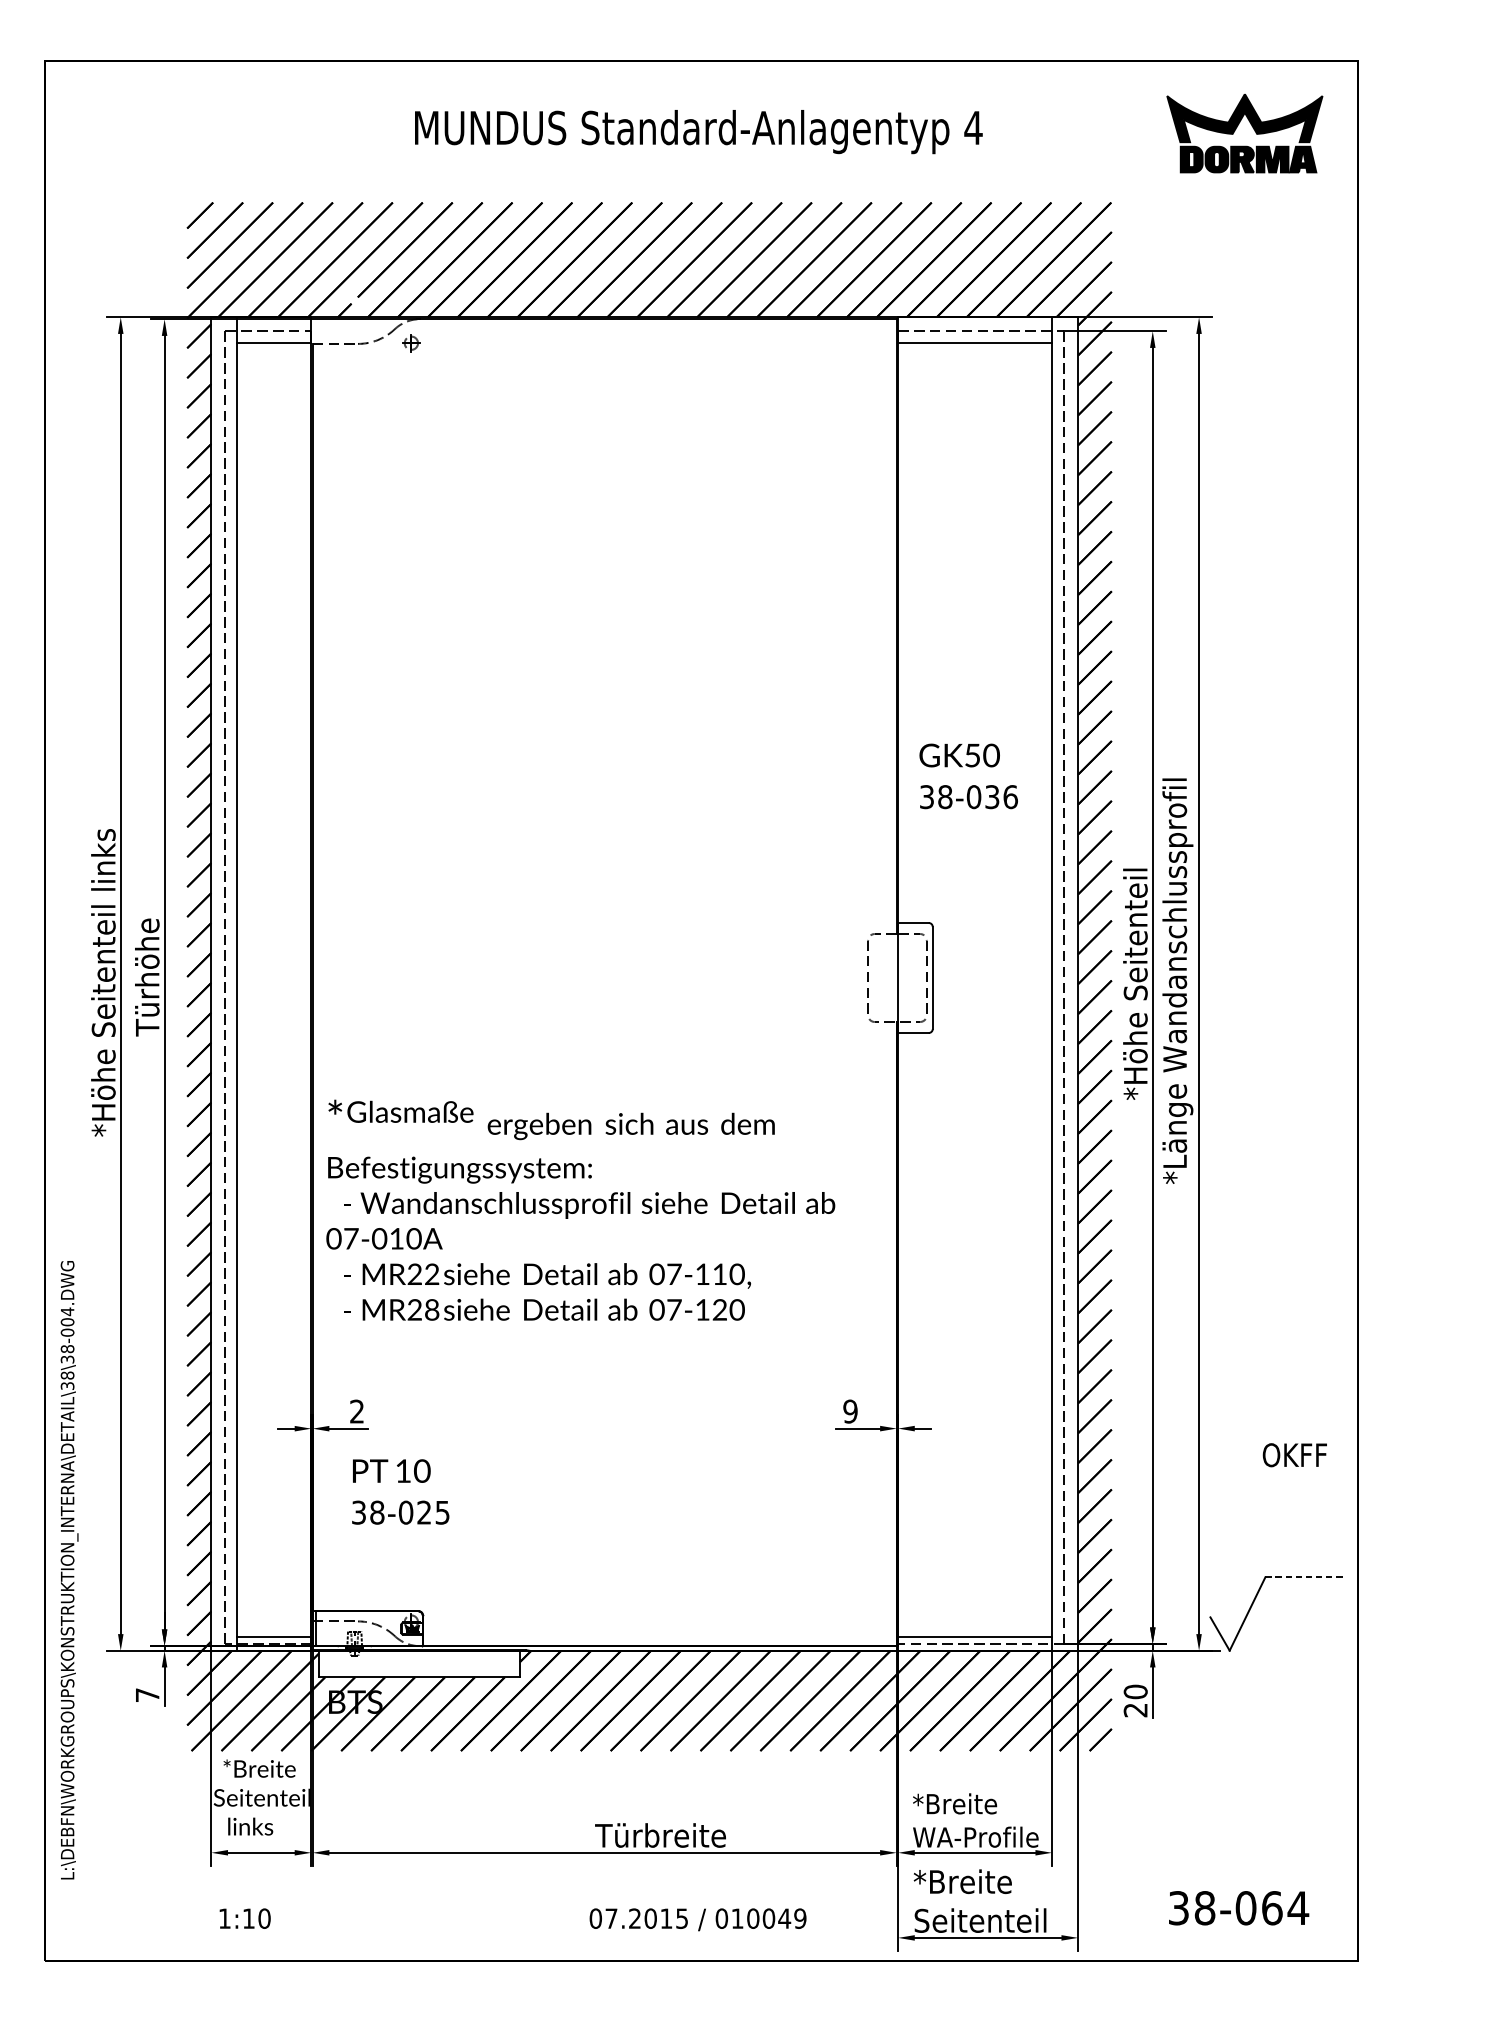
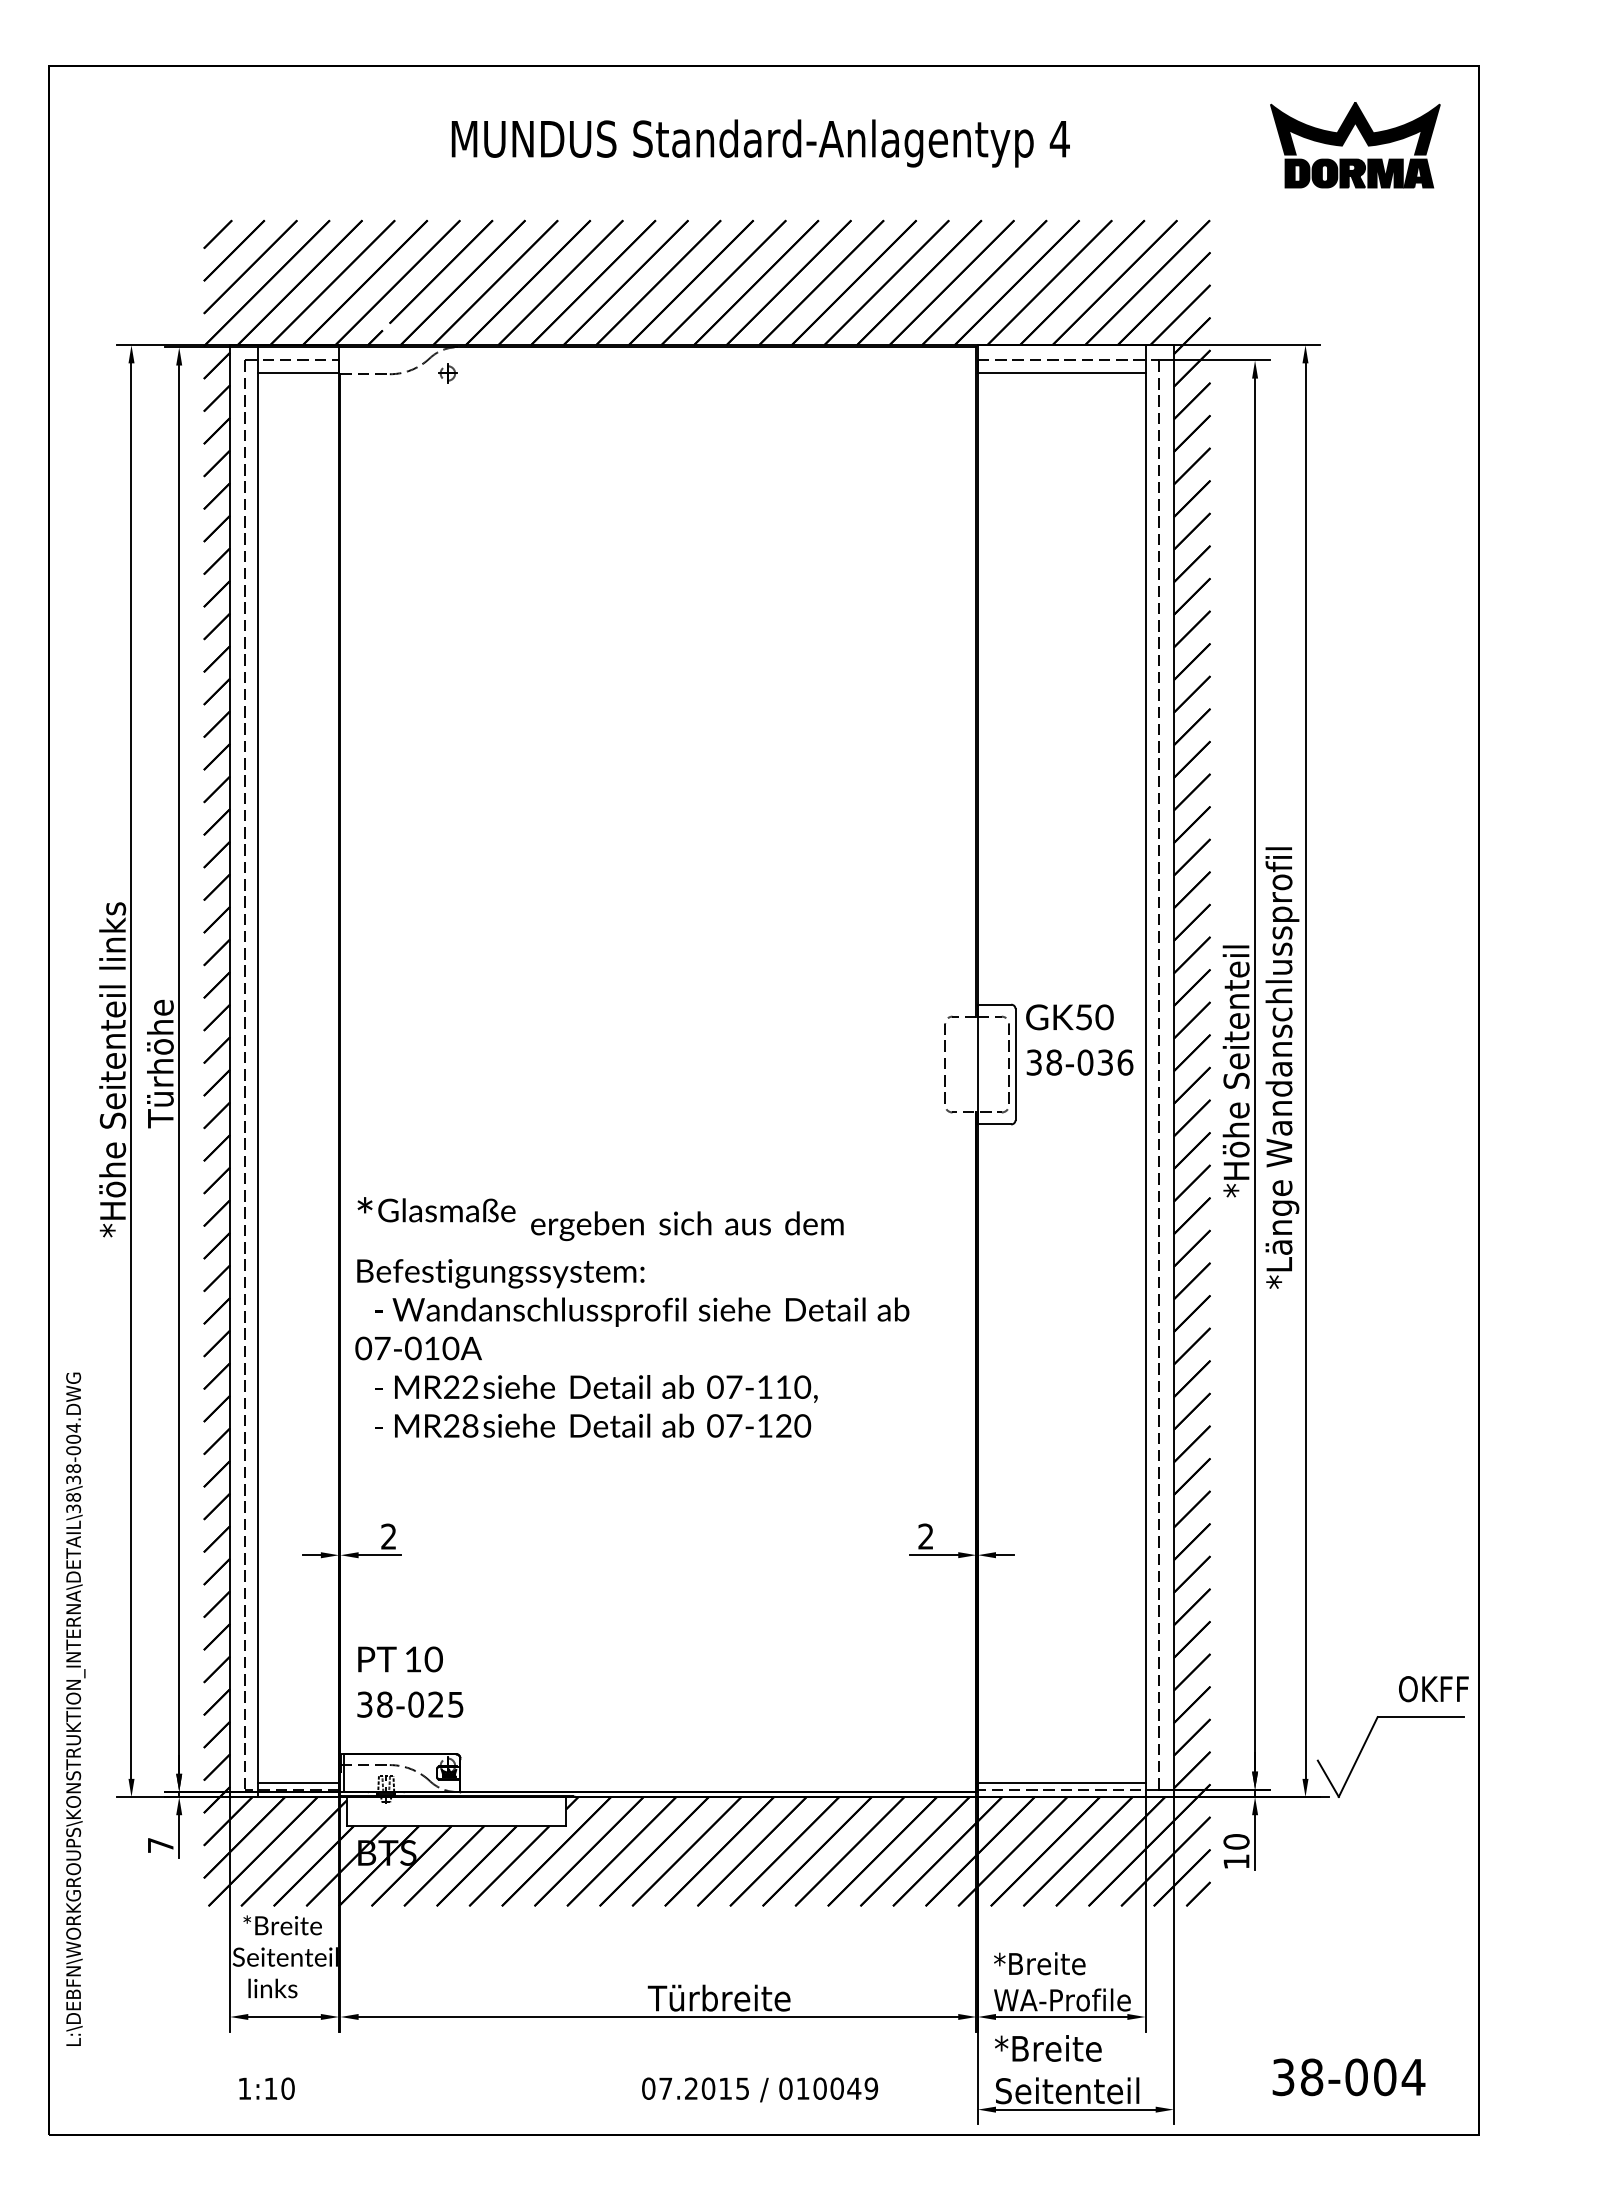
text: (968, 775) -> (1079, 1039), moved
text: (850, 1411) -> (925, 1536), 9 -> 2
text: (1294, 1455) -> (1433, 1689), moved
text: (400, 1491) -> (410, 1681), moved
line: (1305, 1577) -> (1421, 1717), dashed -> solid
text: (1135, 1709) -> (1236, 1861), 20 -> 10
text: (1272, 1907) -> (1385, 2076), 38-064 -> 38-004

